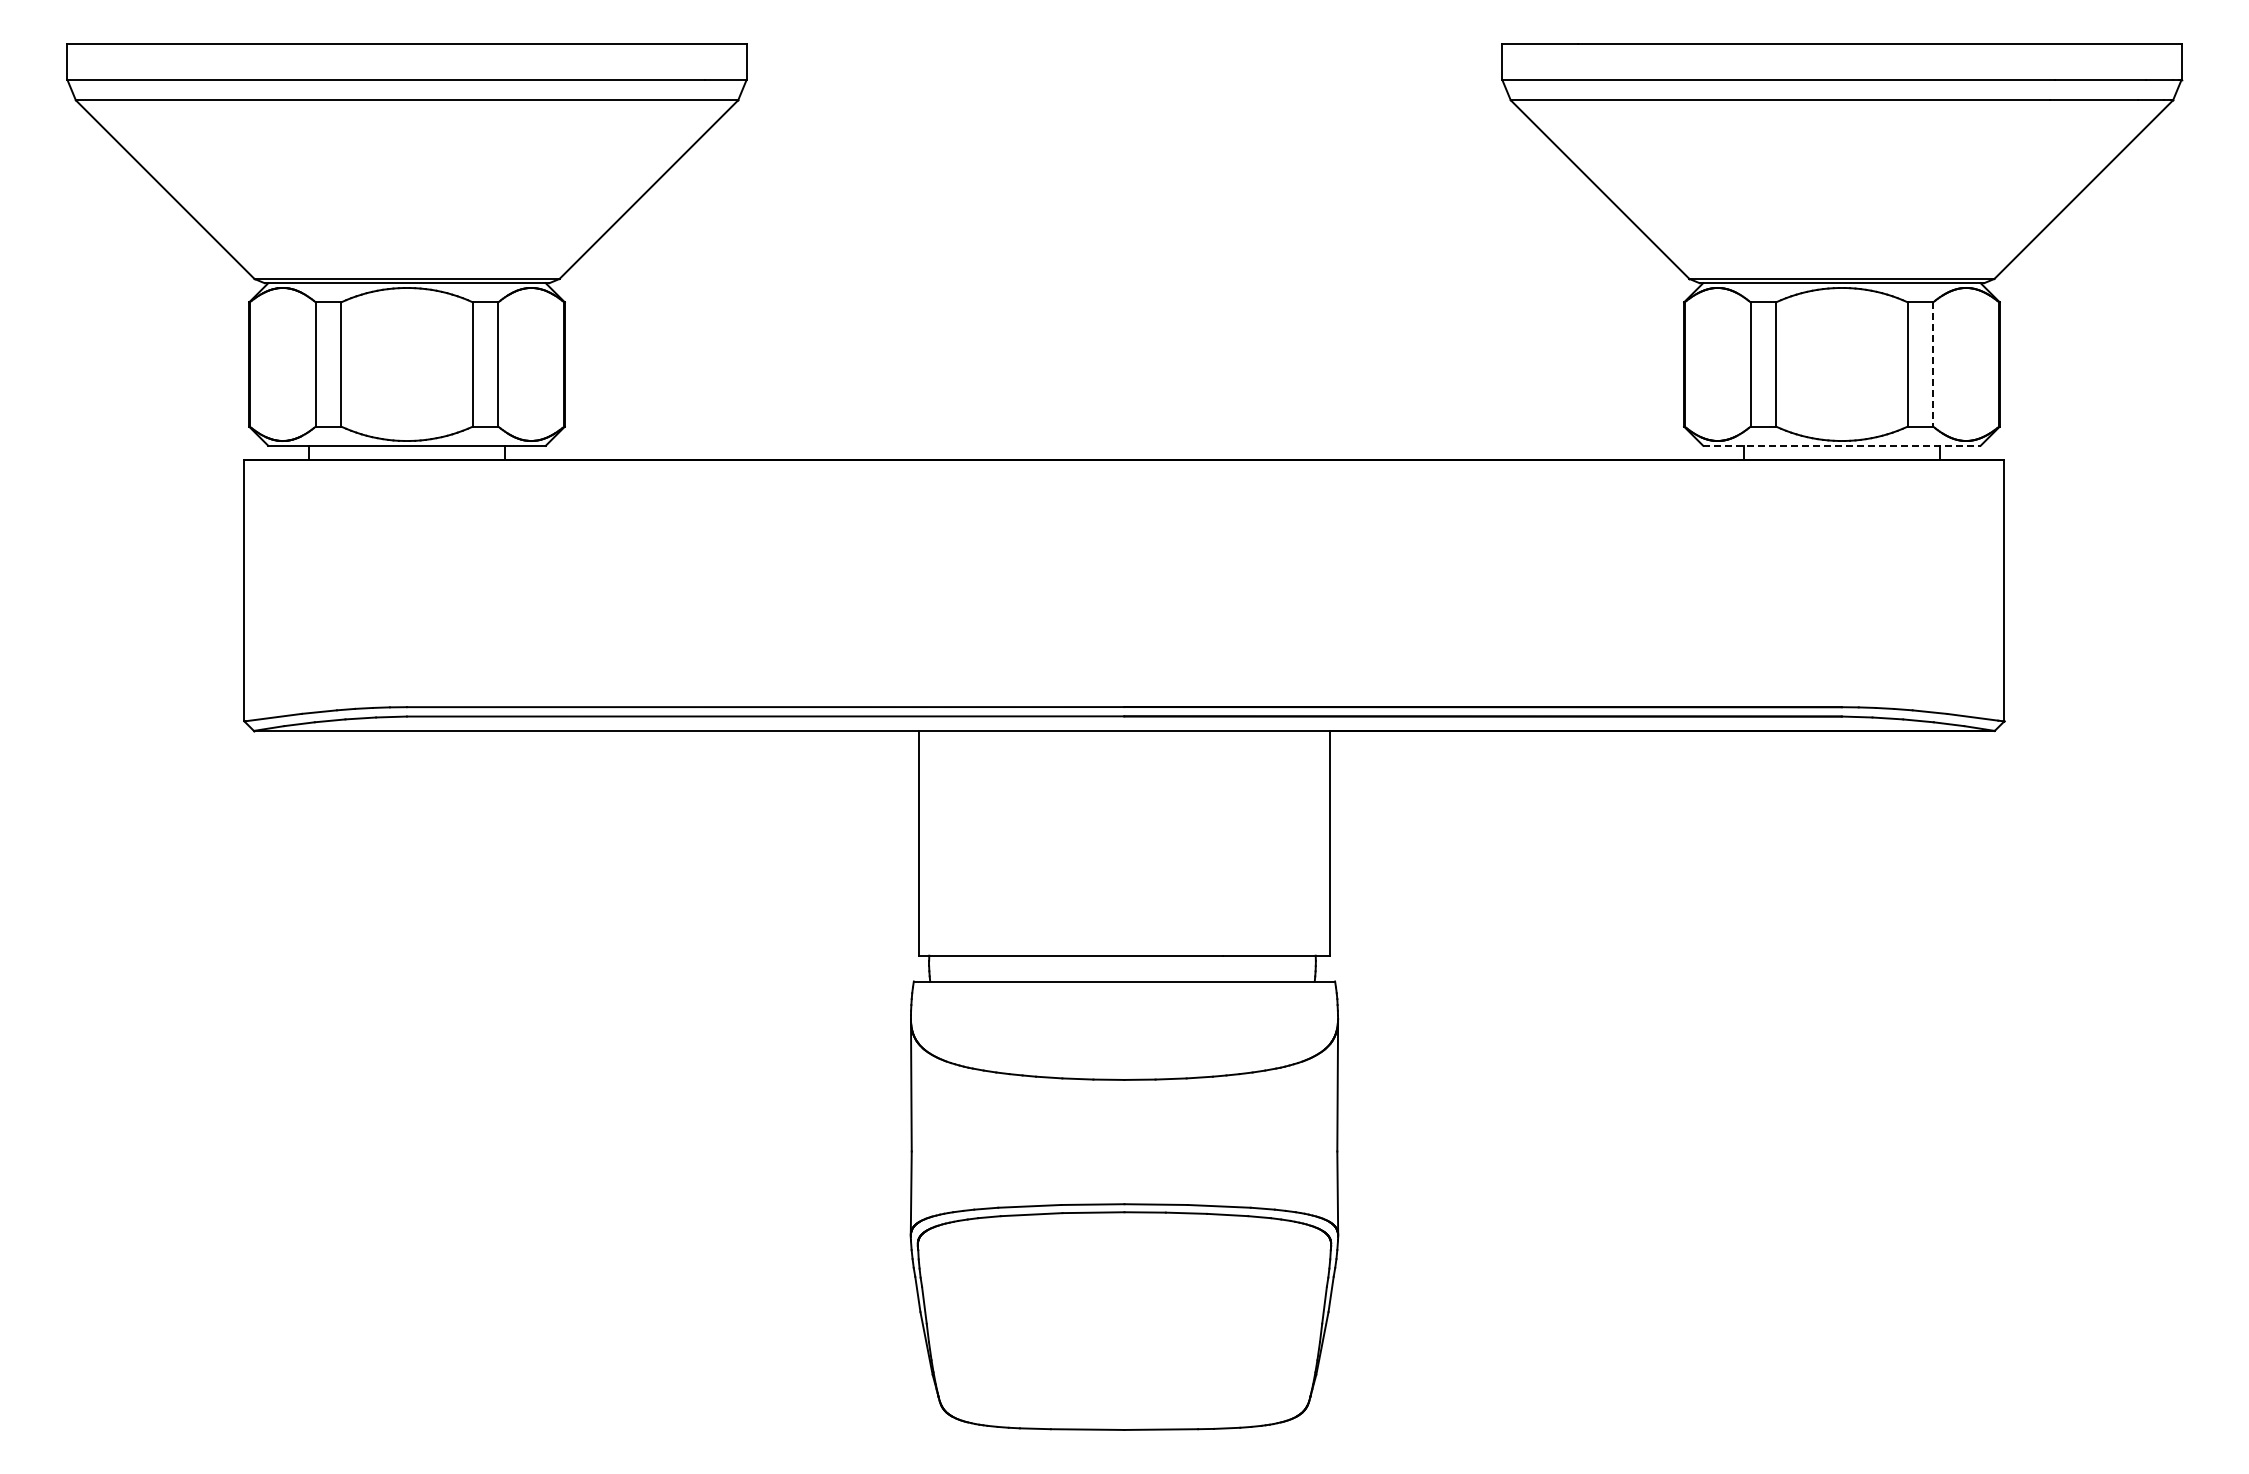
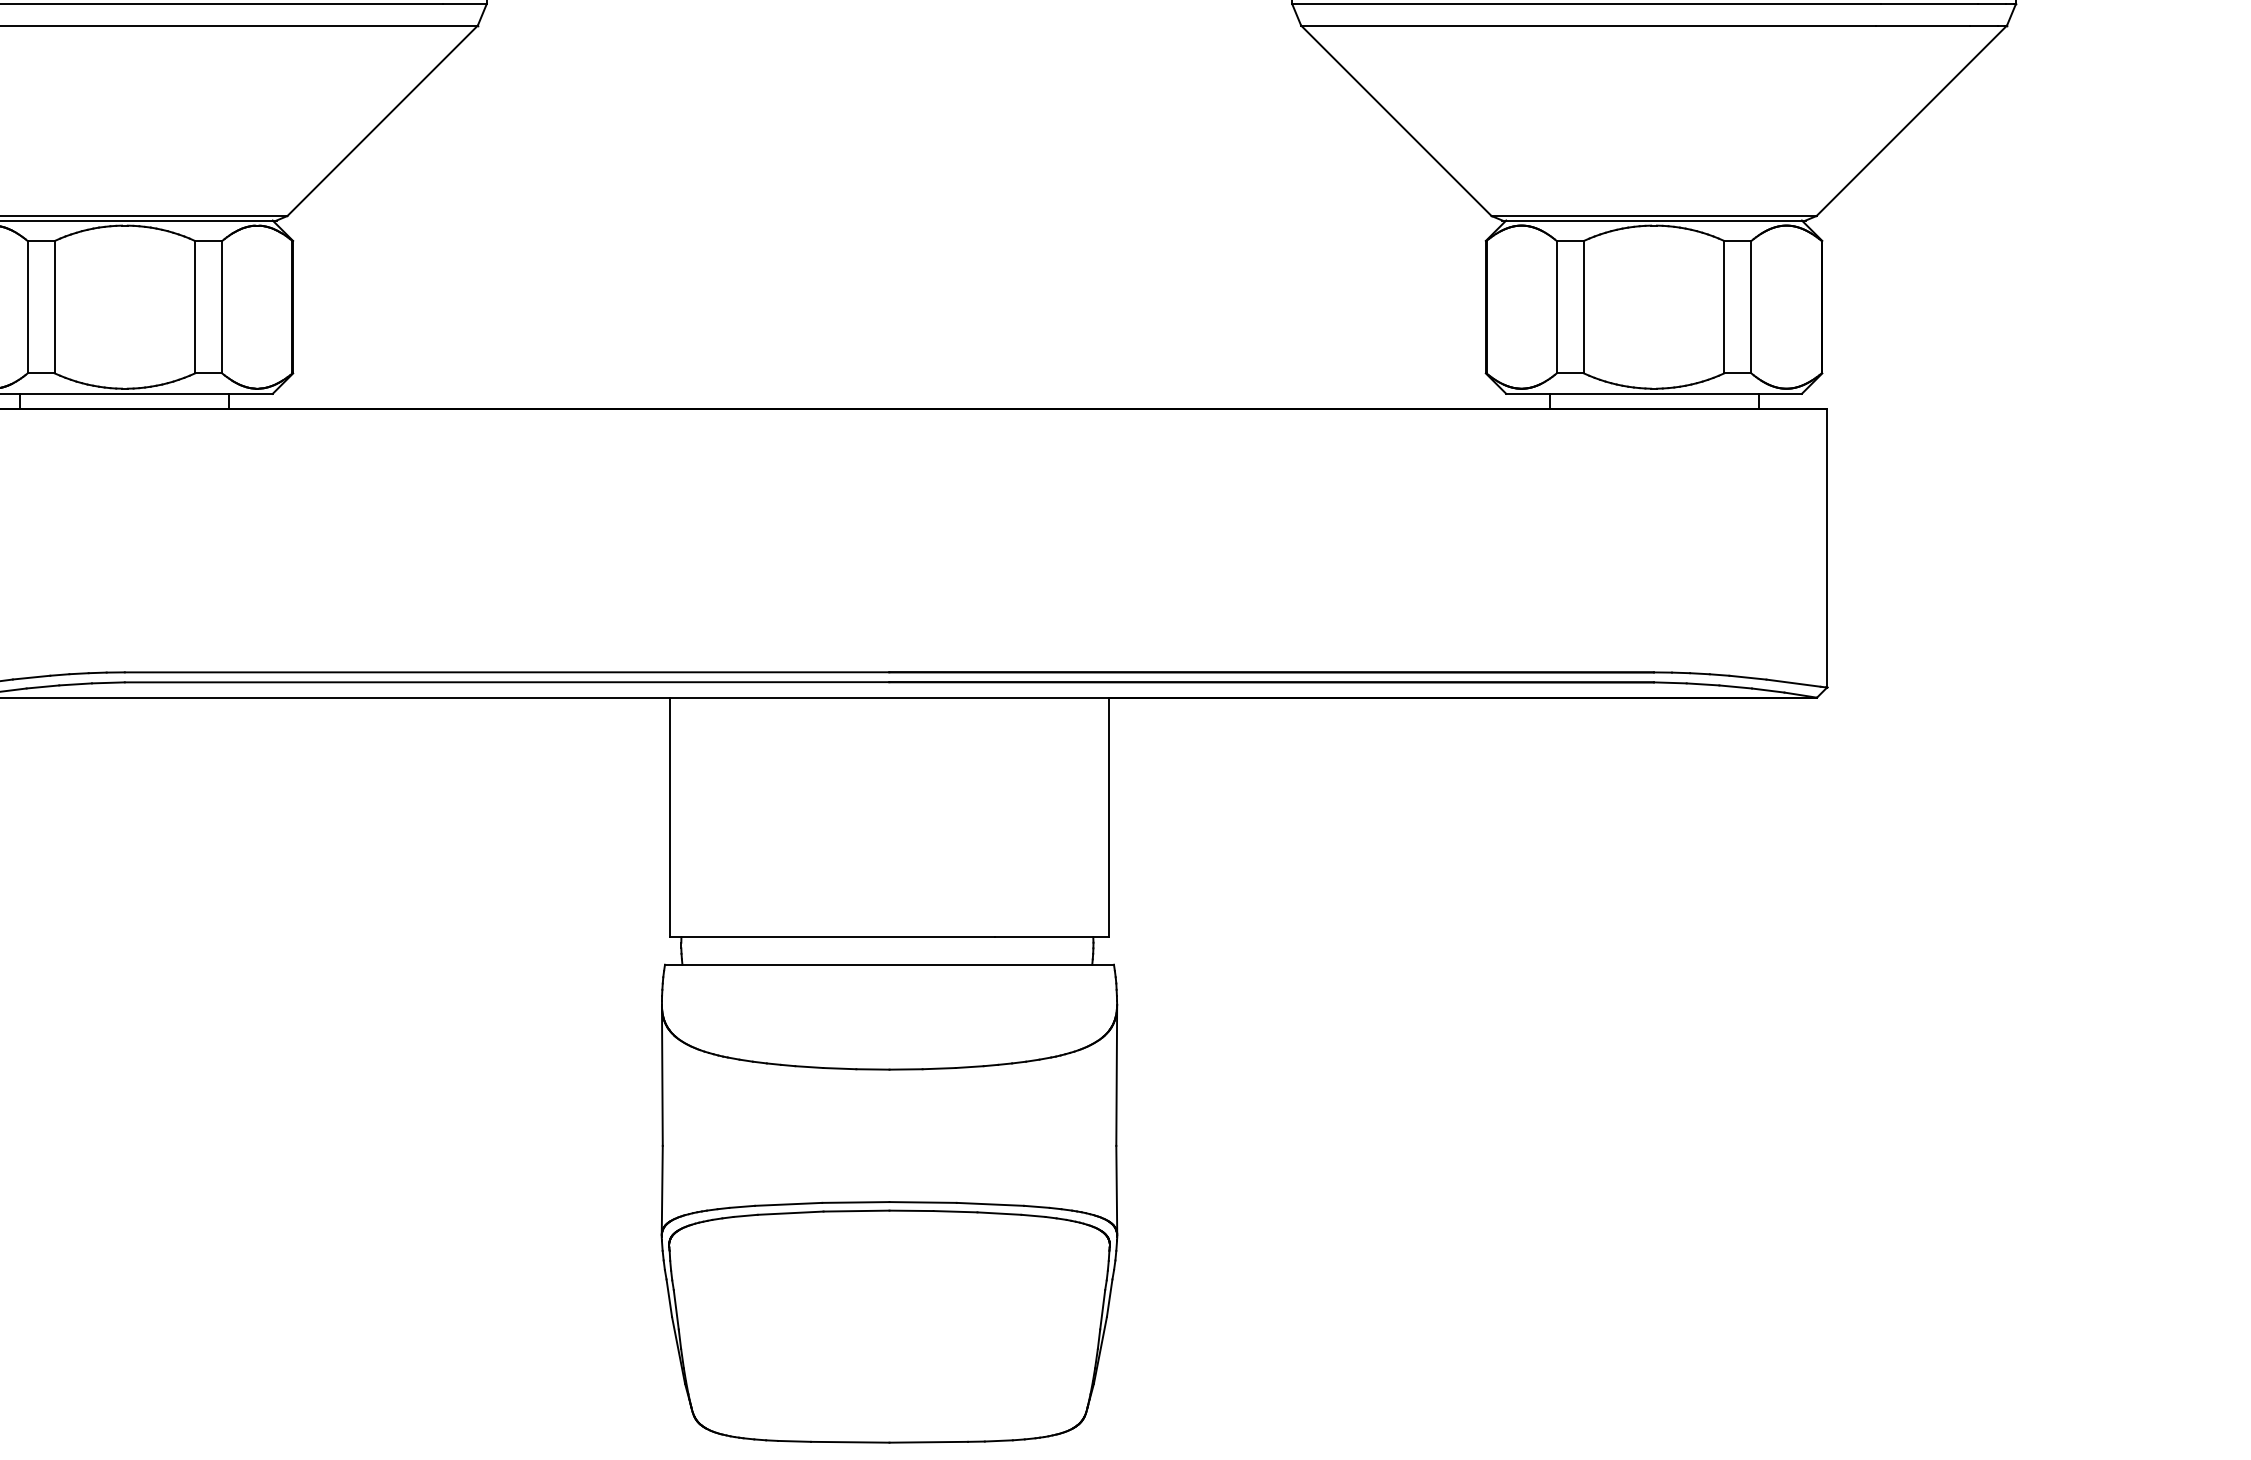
line: (1933, 364) -> (1751, 307), dashed -> solid
line: (1841, 445) -> (1653, 393), dashed -> solid

